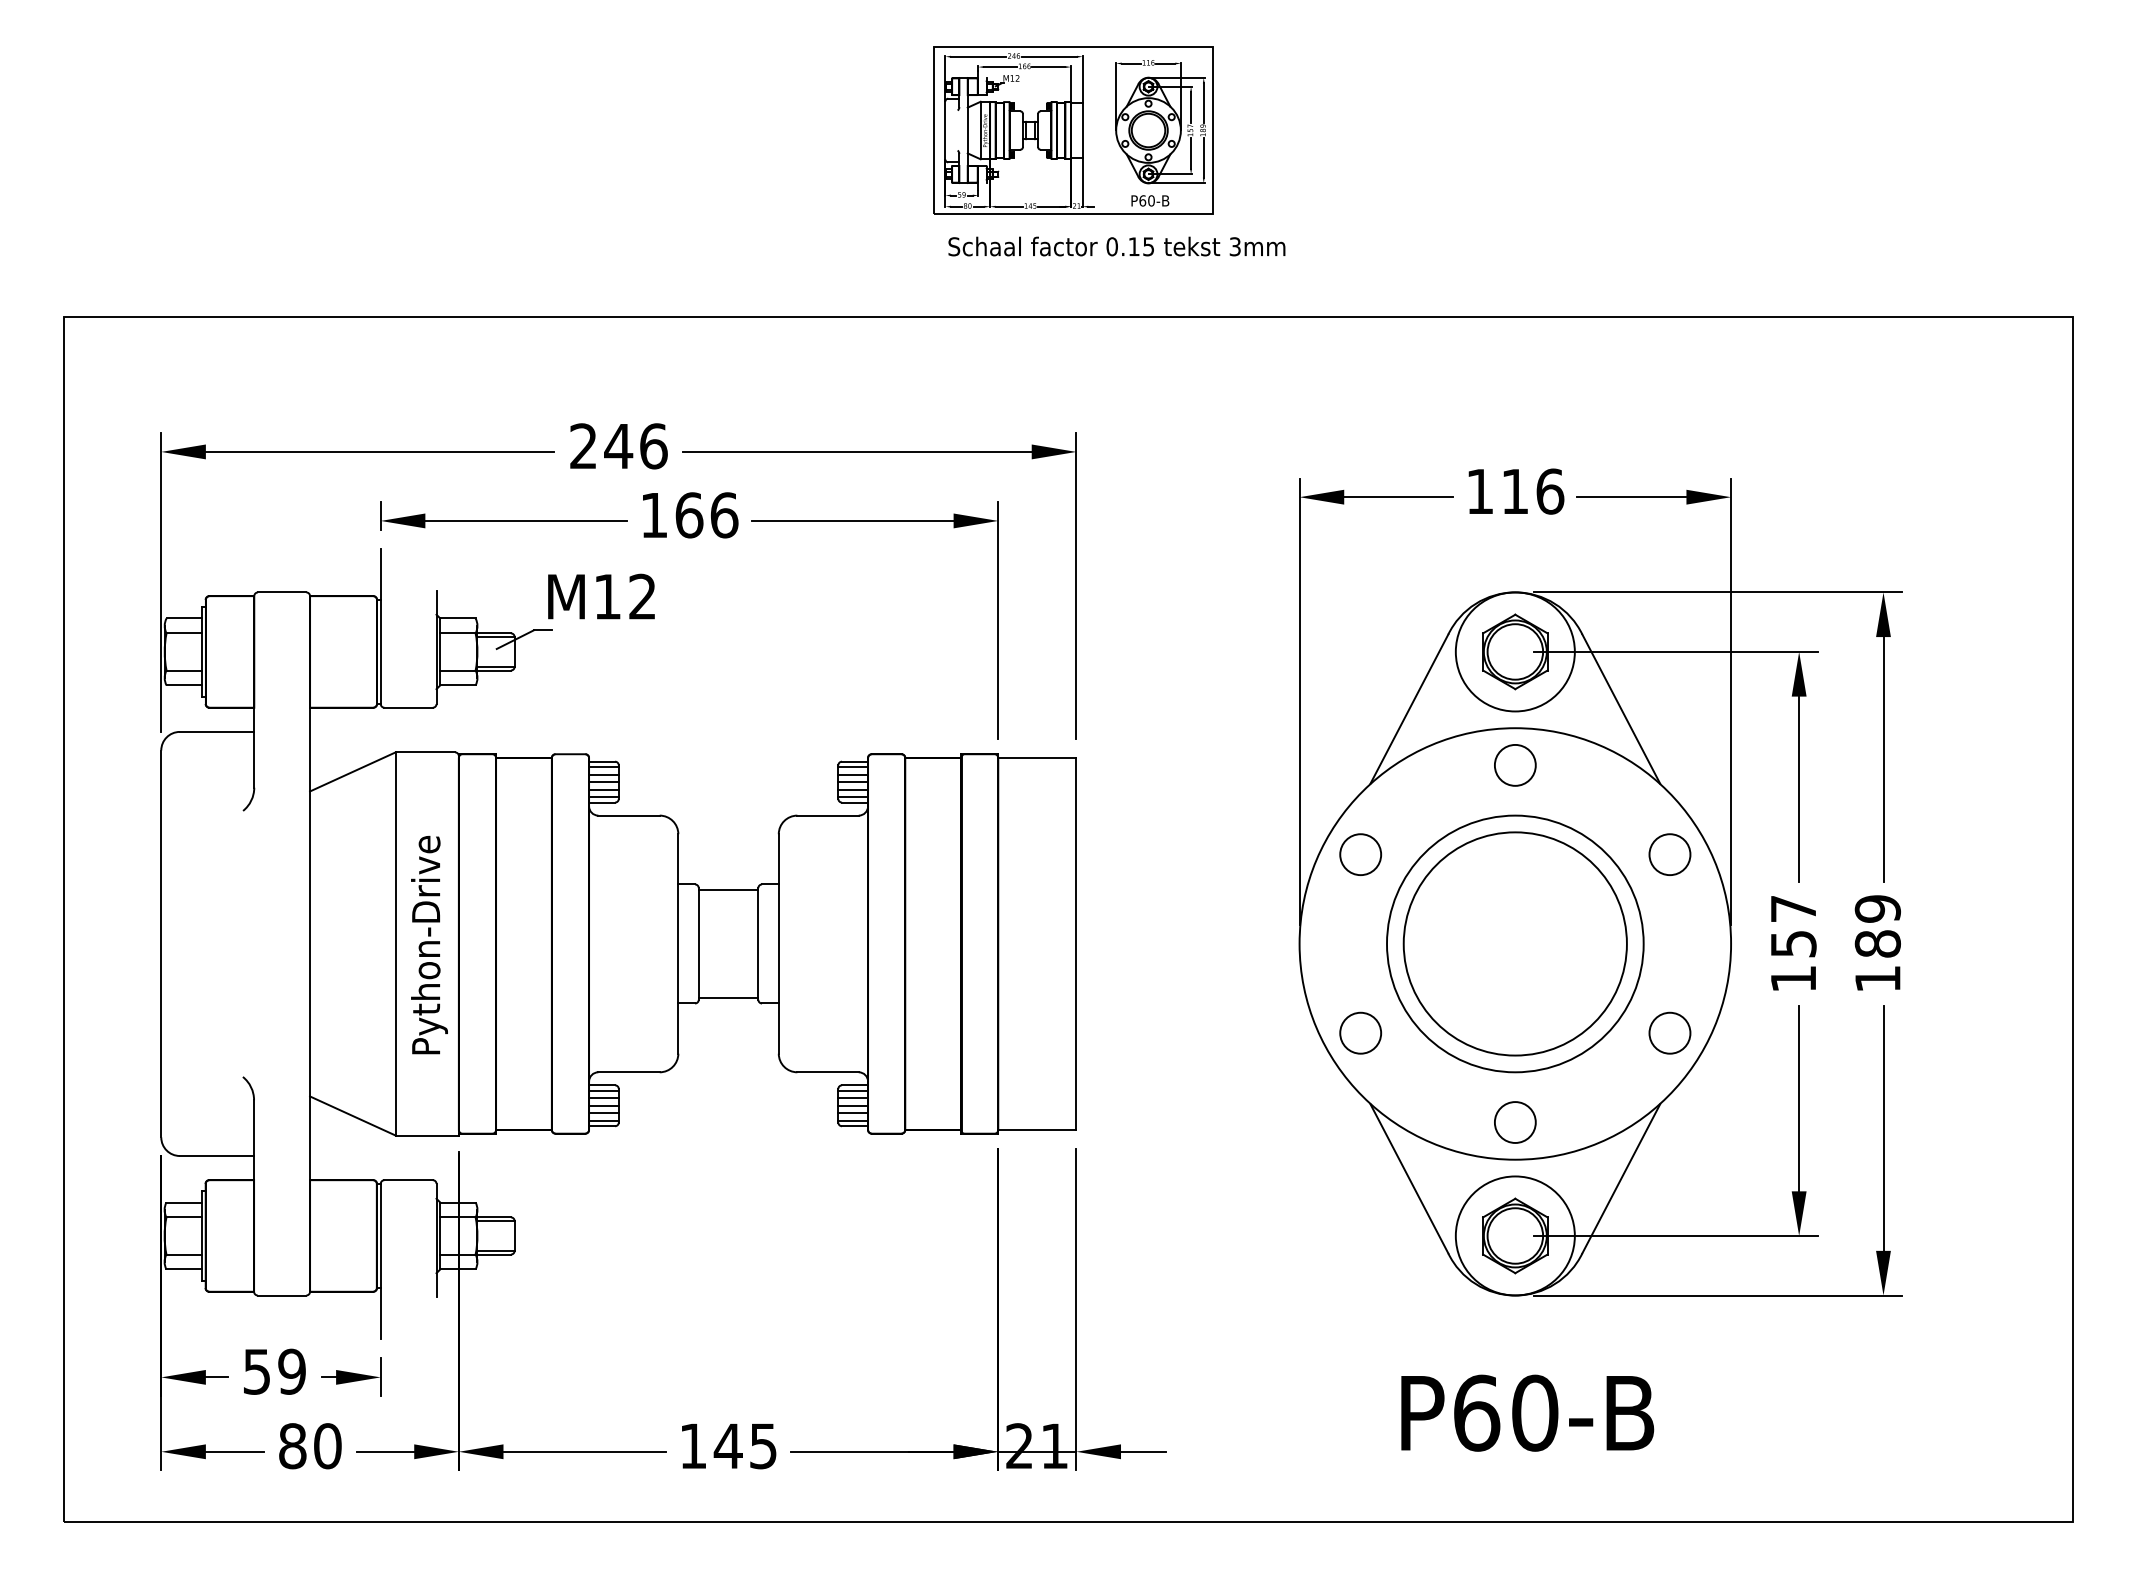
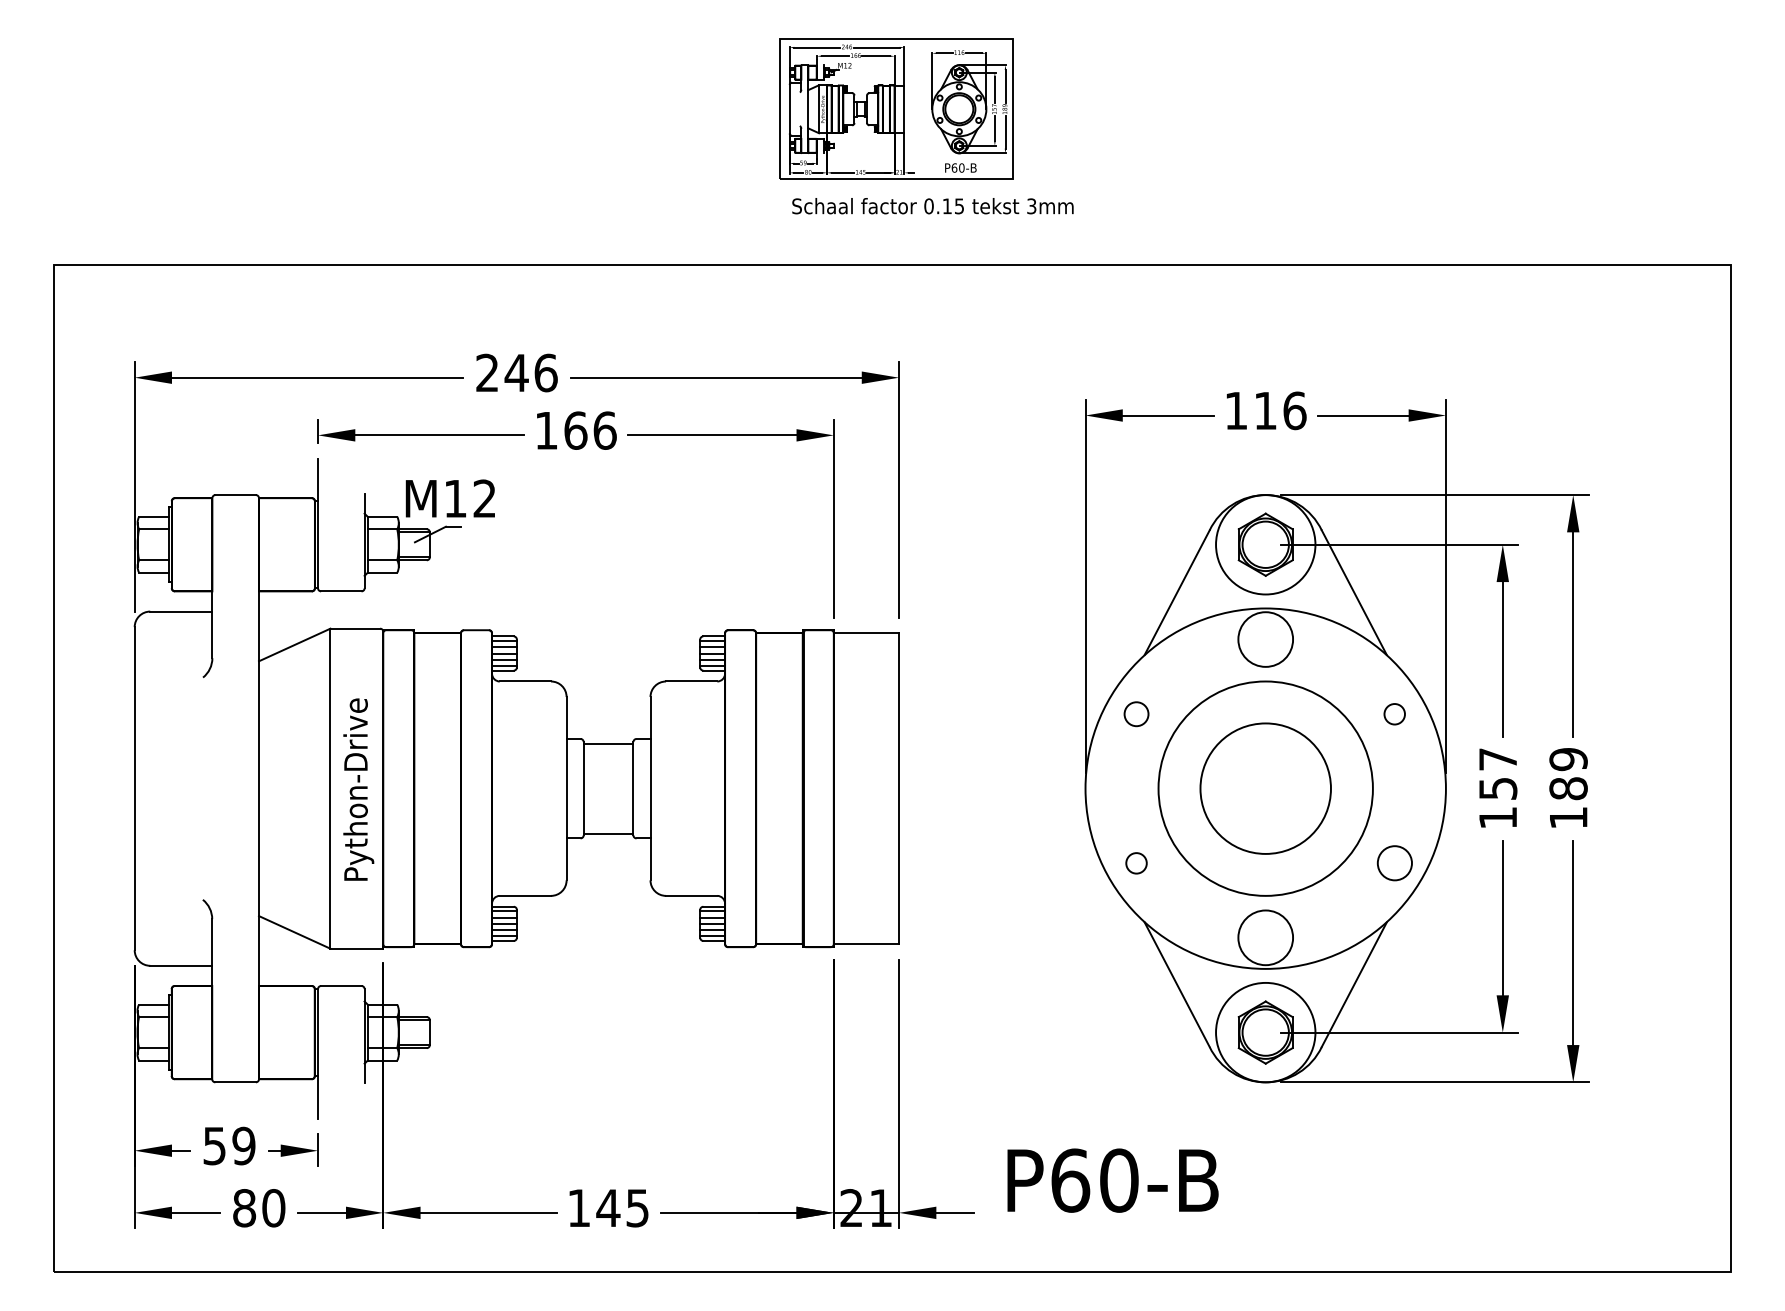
text: (600, 596) -> (449, 498), moved
circle: (1515, 765) -> (1265, 639), size x1.6
circle: (1360, 855) -> (1136, 714), size x0.7
circle: (1669, 855) -> (1394, 714), size x0.6
circle: (1515, 943) -> (1265, 788), size x0.7
circle: (1360, 1033) -> (1136, 863), size x0.6
circle: (1515, 1122) -> (1265, 937), size x1.6
text: (1527, 1413) -> (1112, 1180), moved

